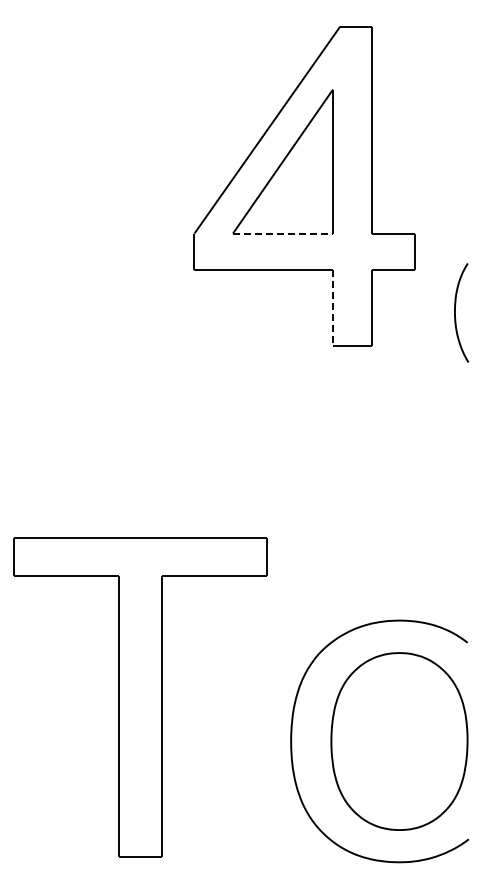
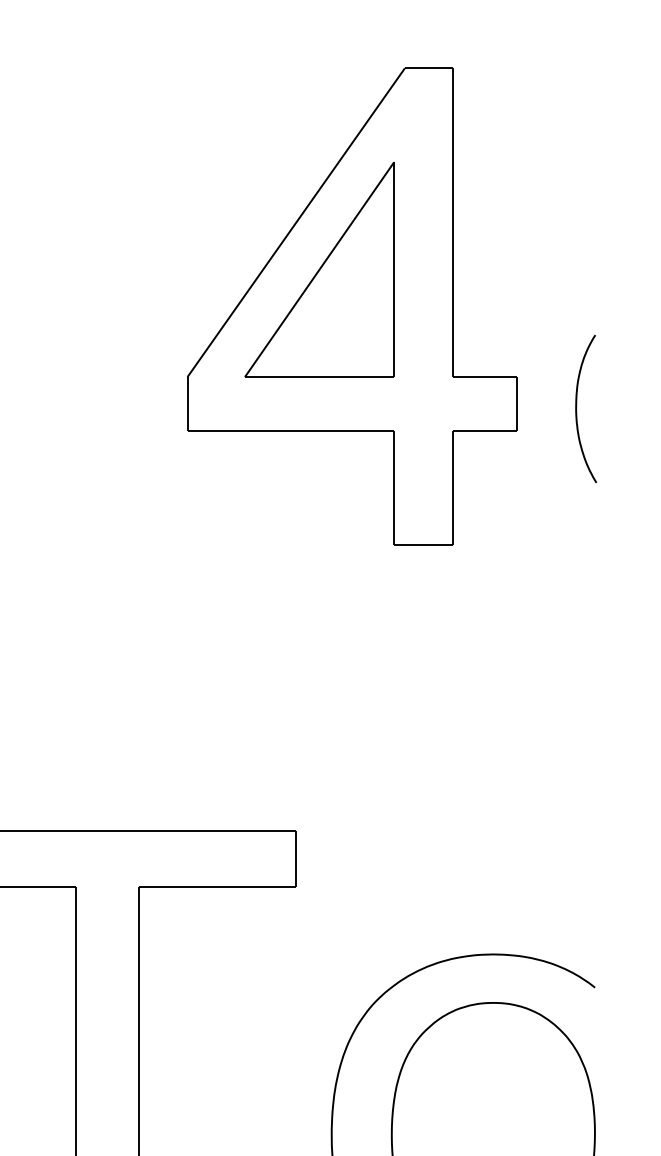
line: (282, 233) -> (318, 376), dashed -> solid
line: (332, 308) -> (393, 488), dashed -> solid
curve: (455, 312) -> (576, 408), moved

